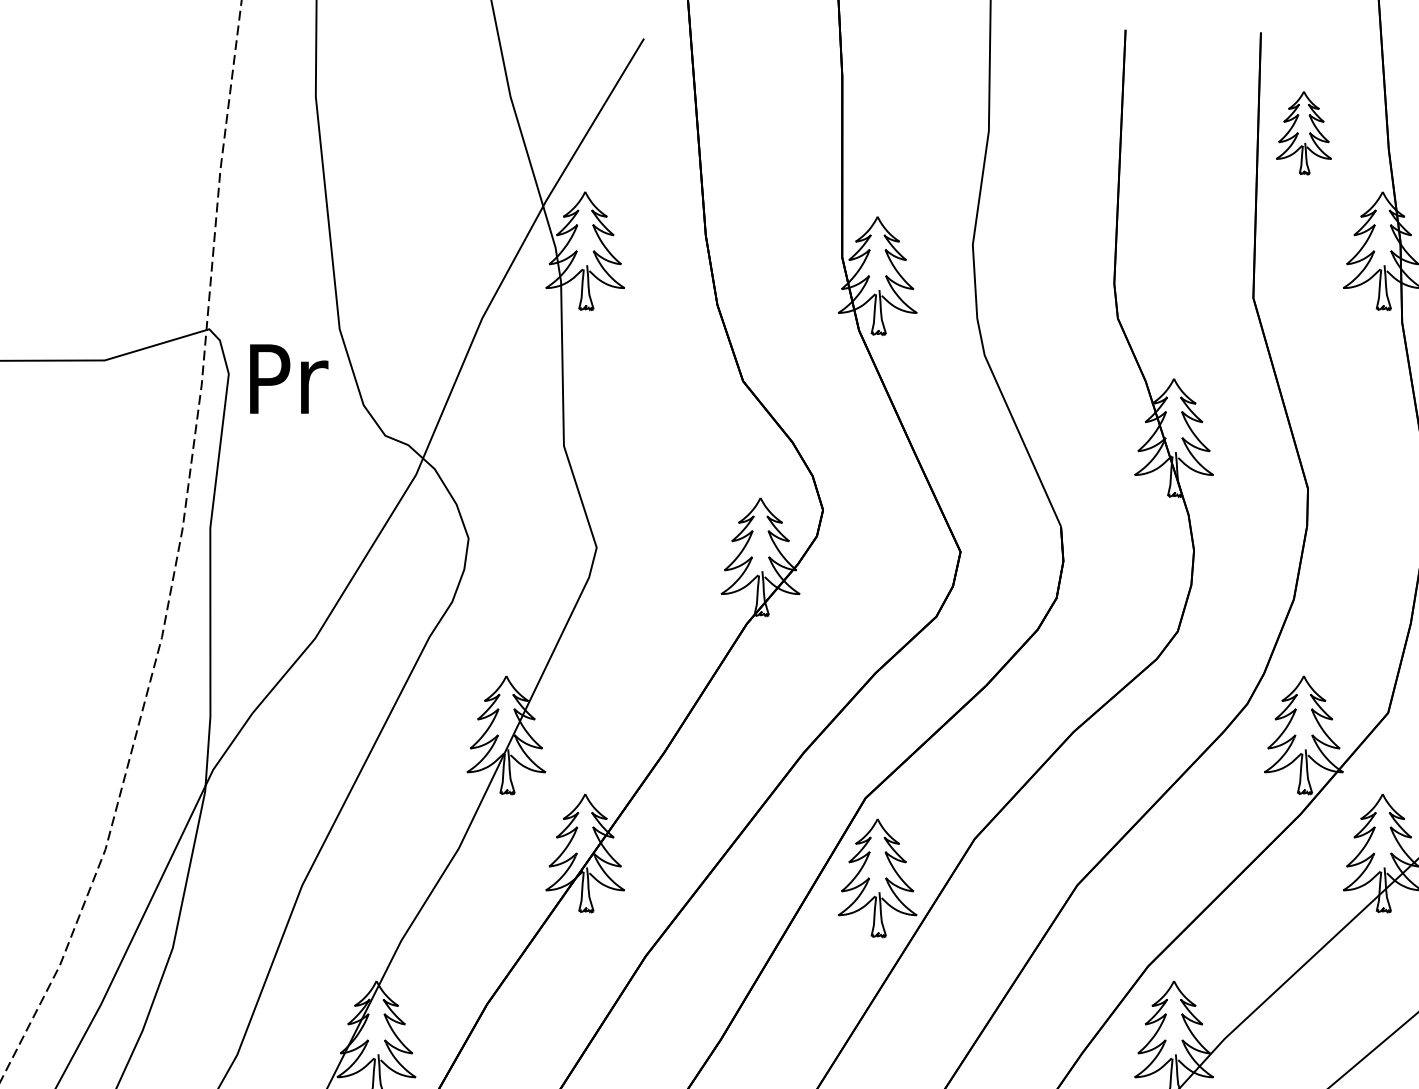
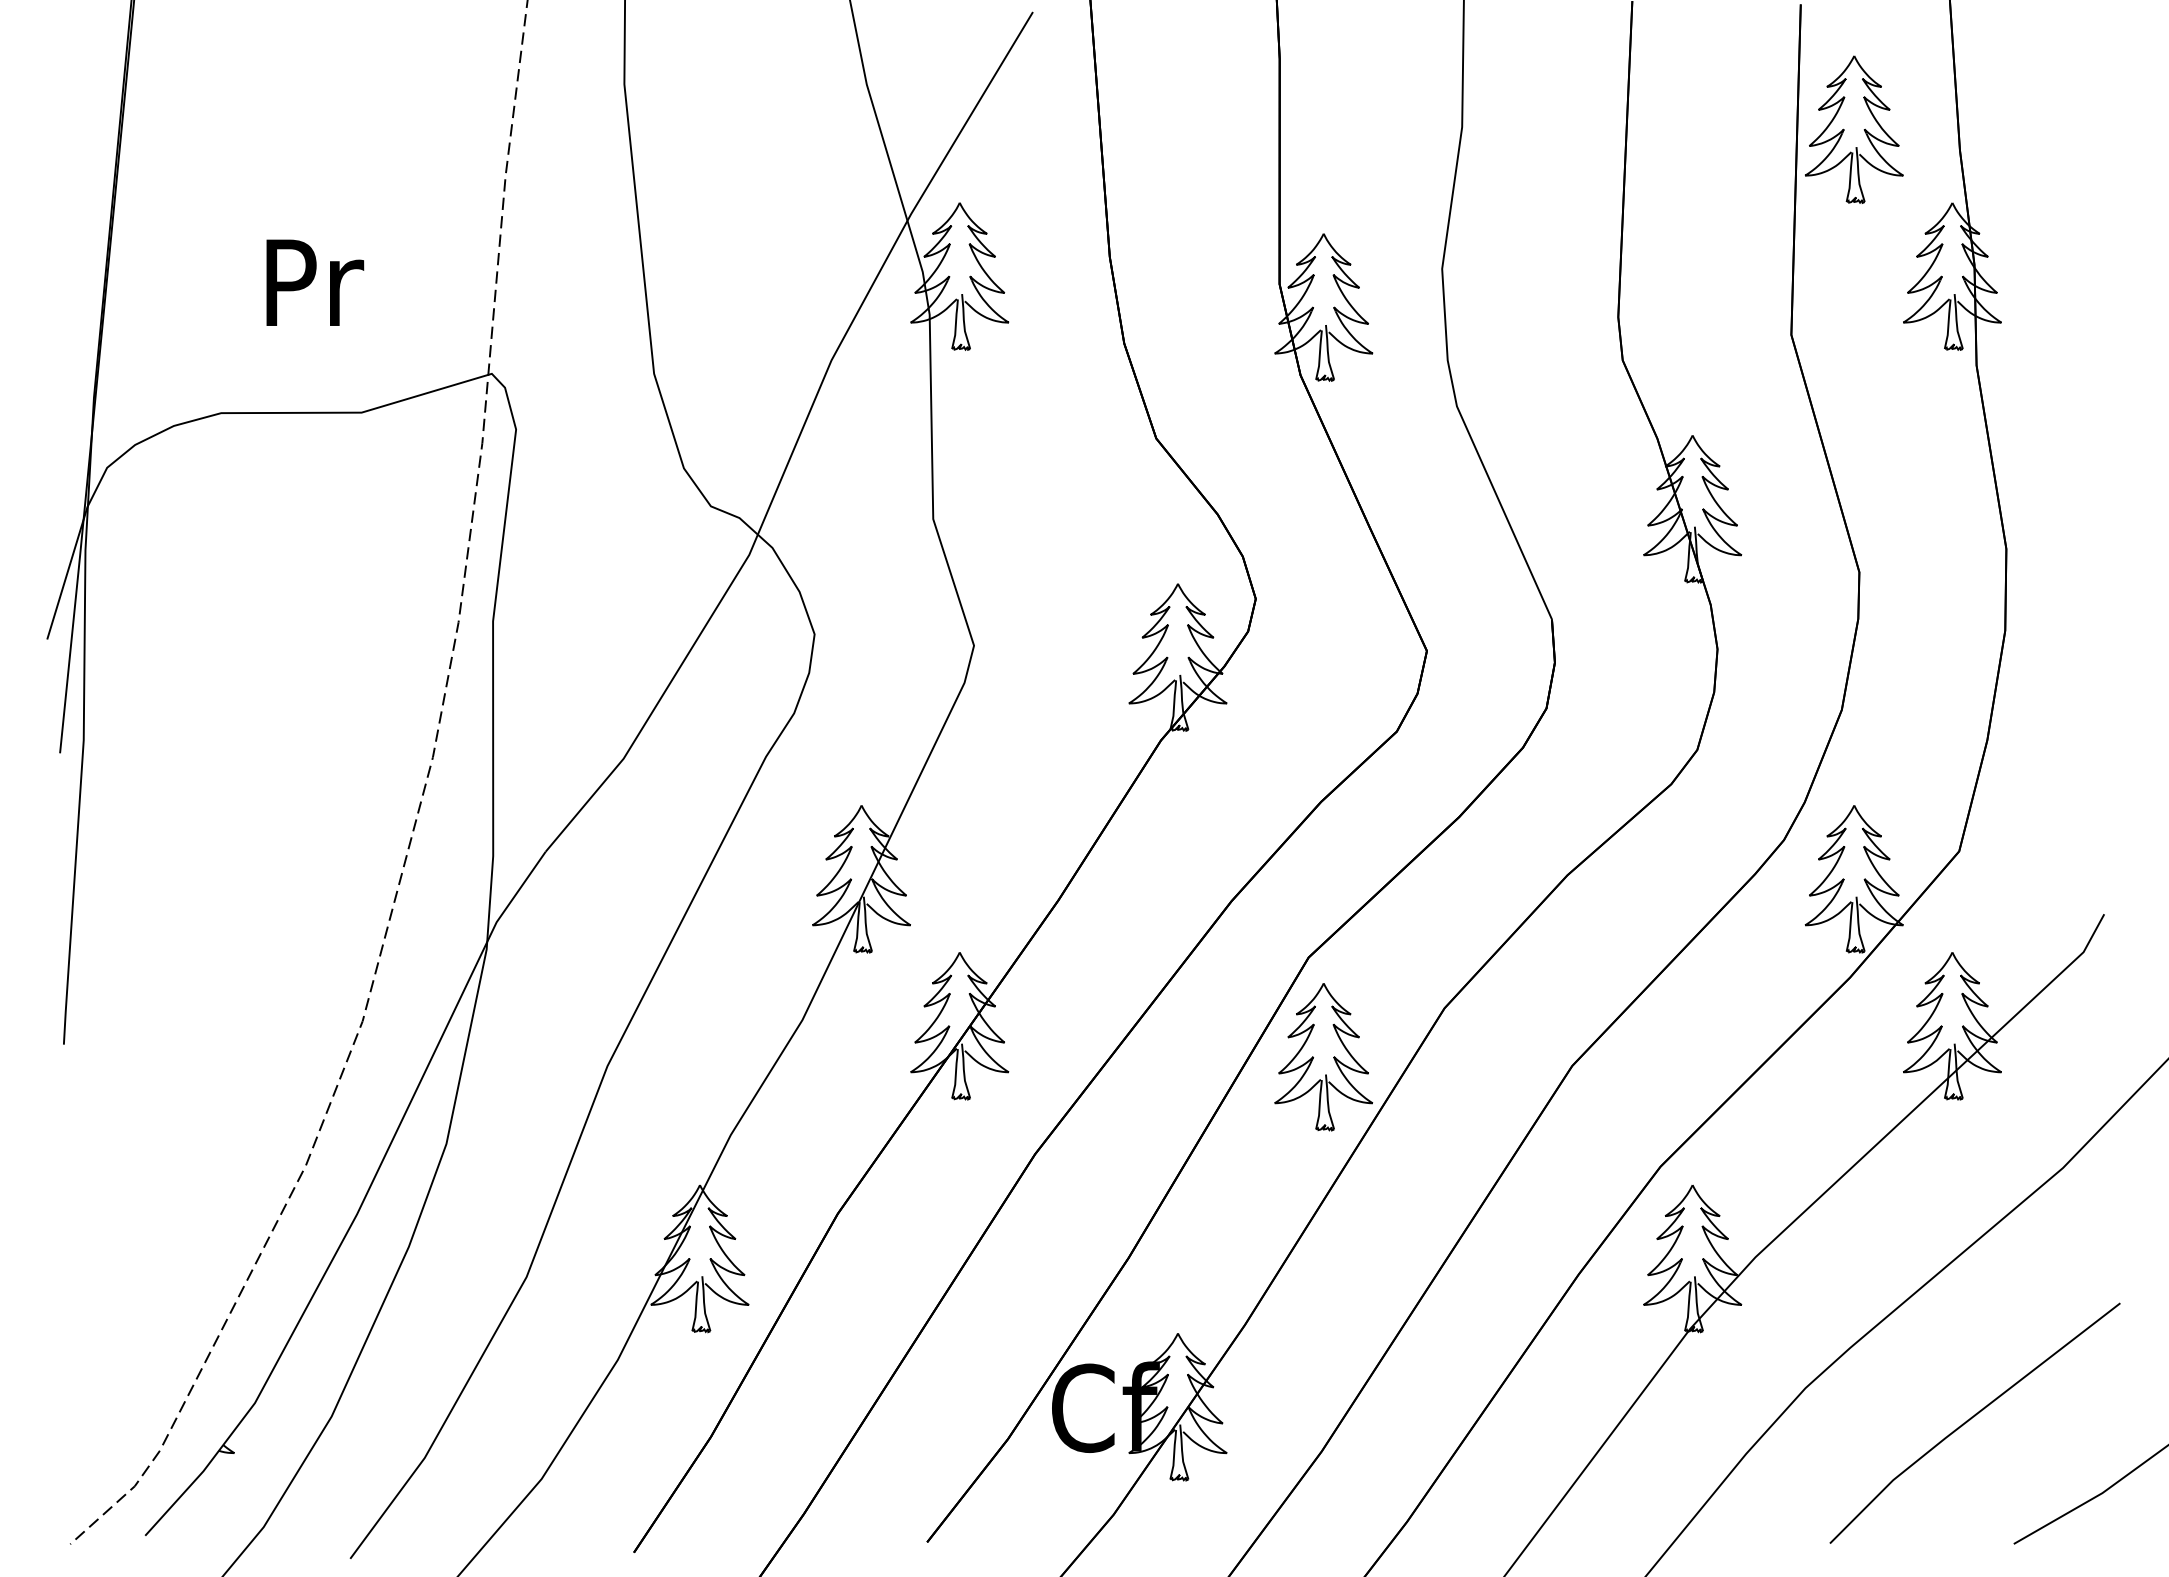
part: (1304, 132) -> (1854, 129), size x1.43
text: (289, 378) -> (315, 282), moved

